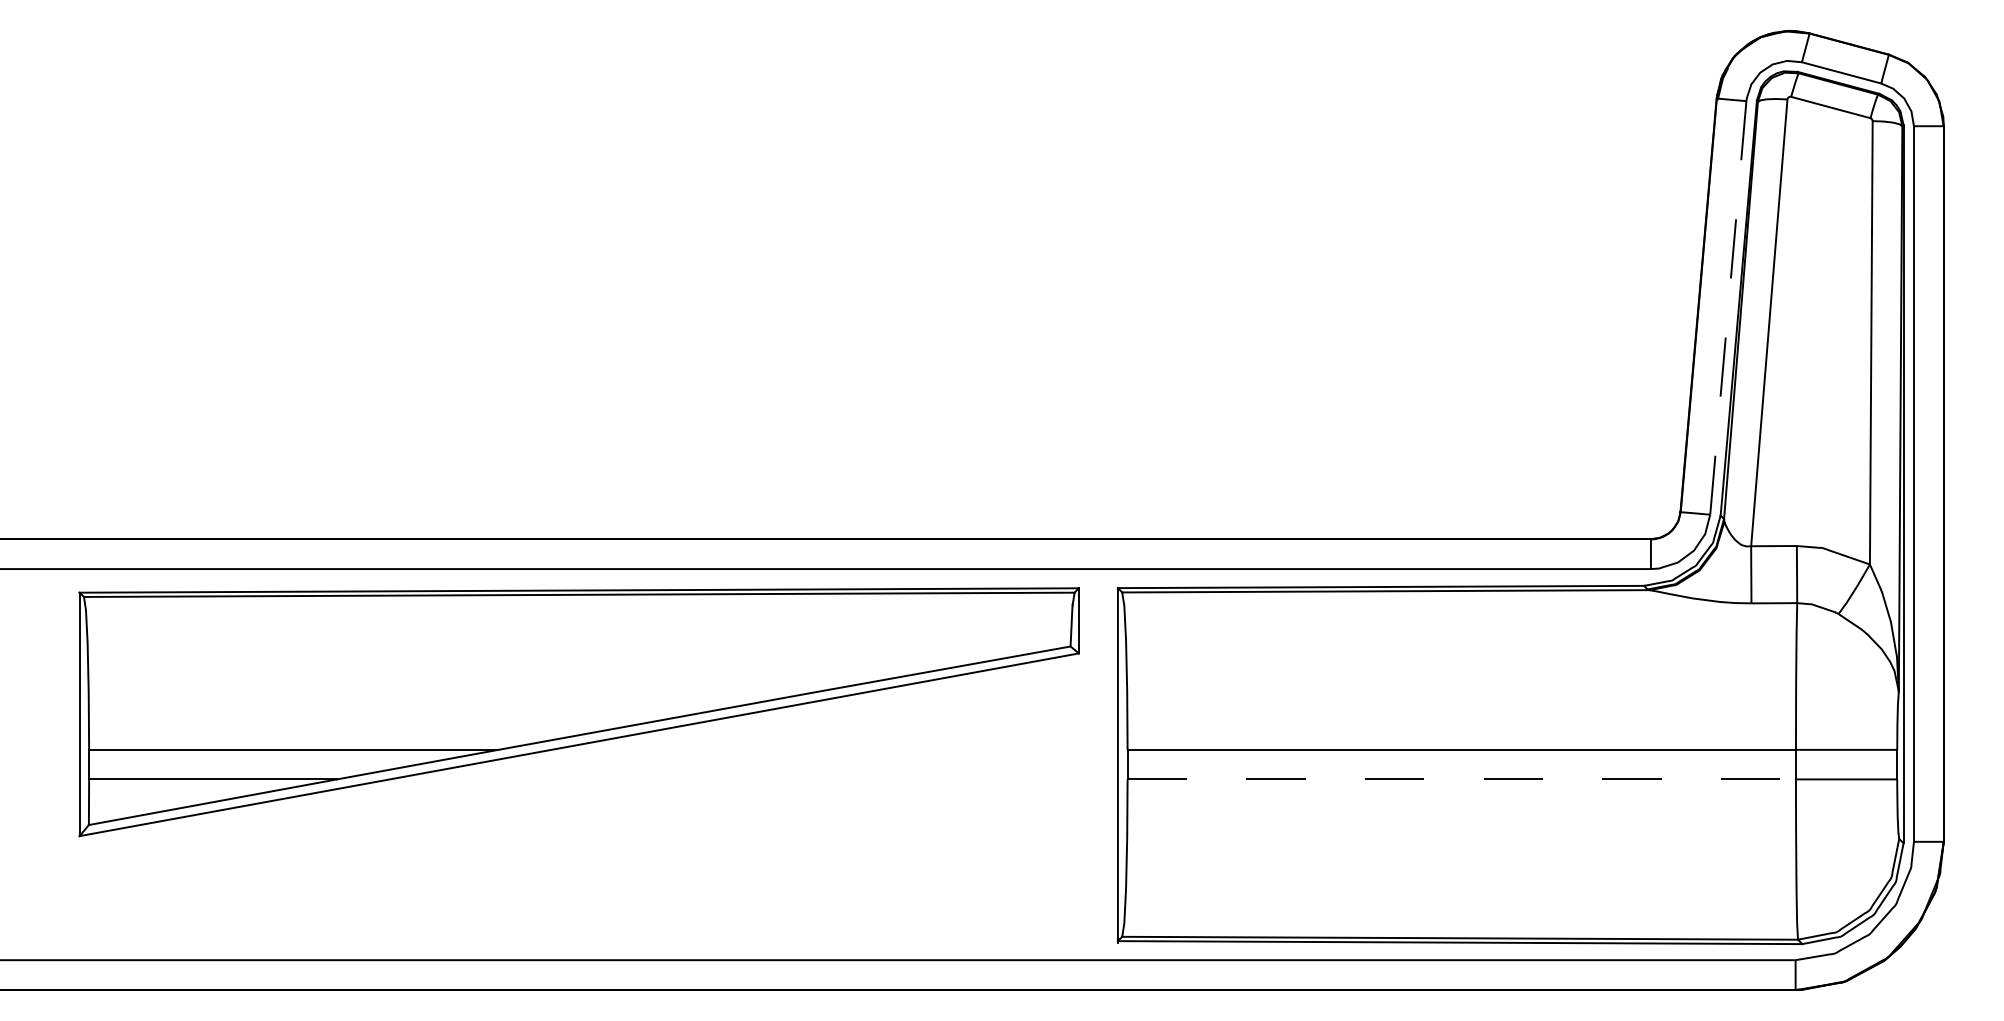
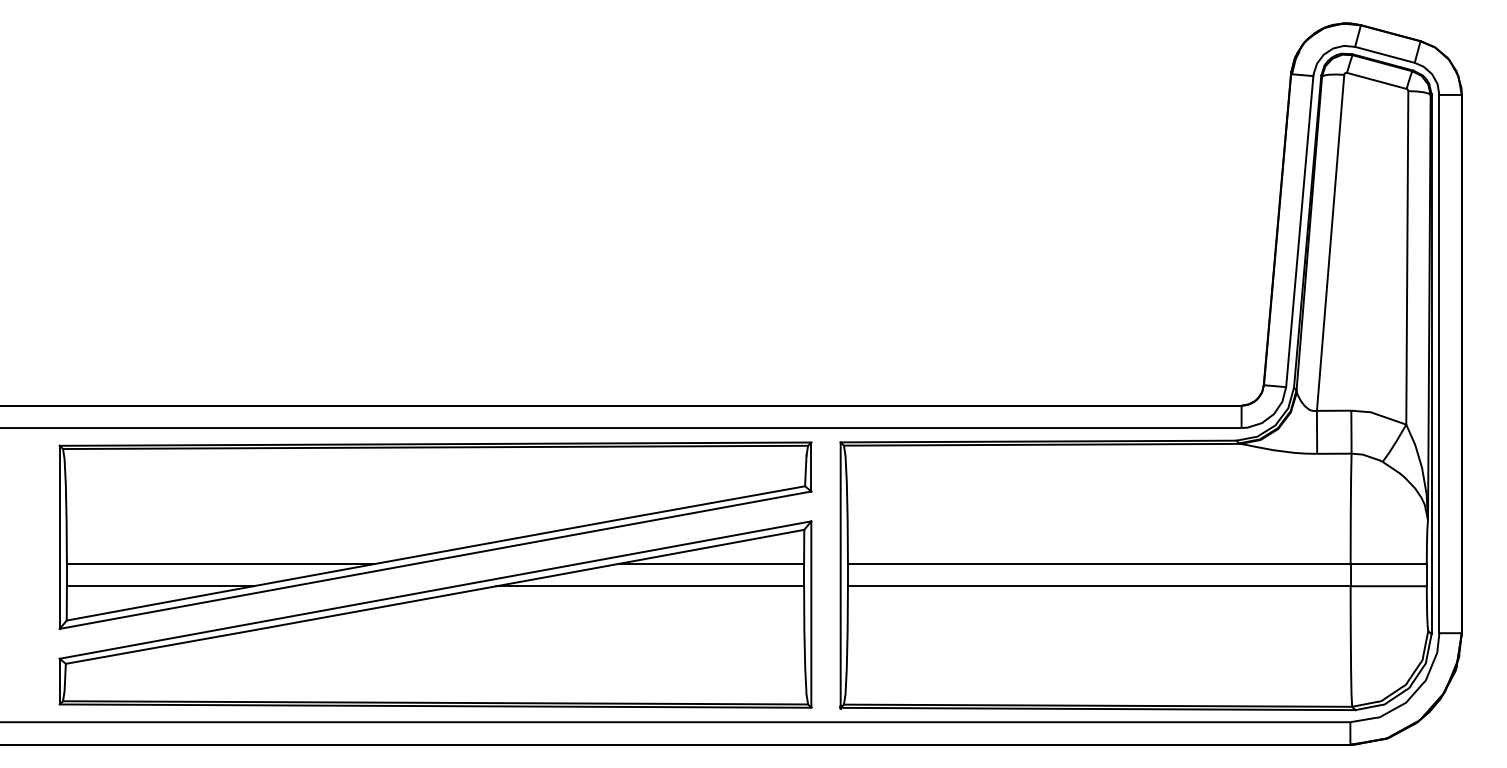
line: (1728, 307) -> (1299, 231), dashed -> solid
line: (1462, 779) -> (1099, 586), dashed -> solid
part: (578, 816) -> (434, 614), added

